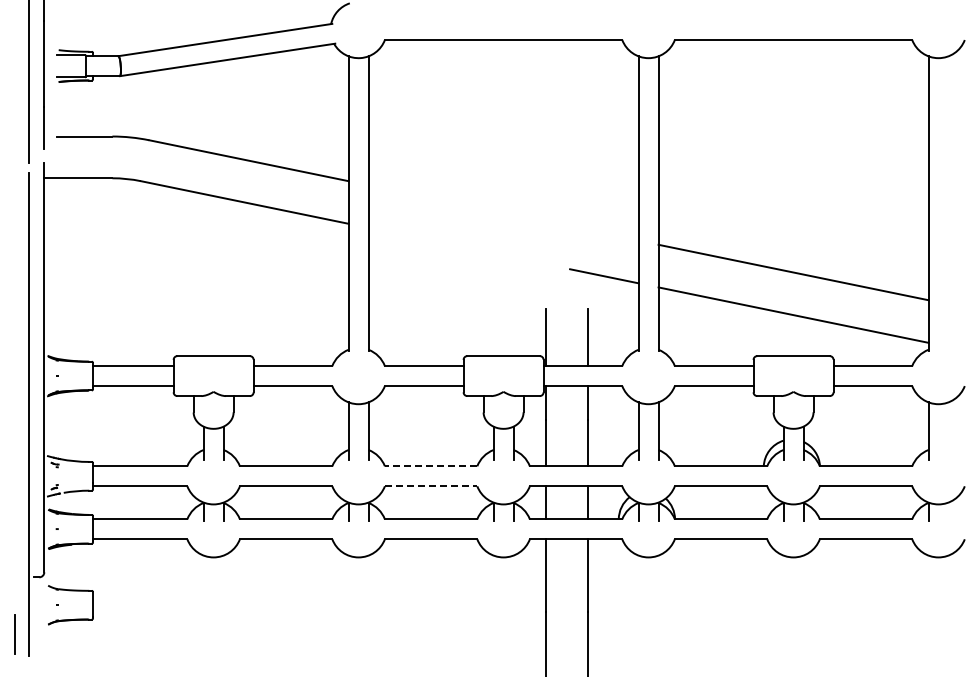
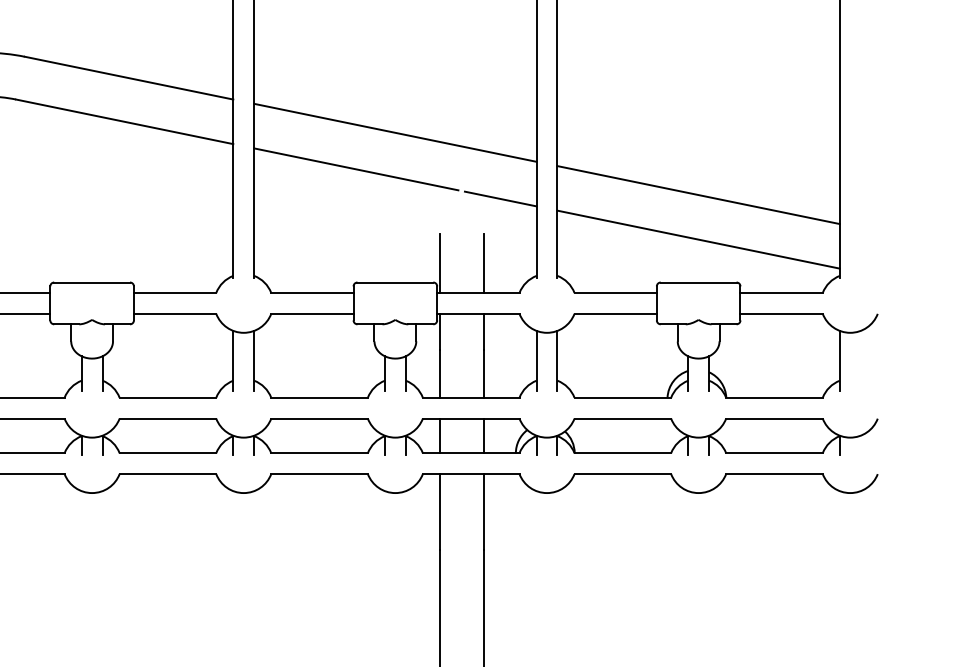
line: (503, 212) -> (395, 132), added
line: (465, 247) -> (355, 168), added
line: (430, 466) -> (318, 397), dashed -> solid
line: (431, 486) -> (319, 418), dashed -> solid

